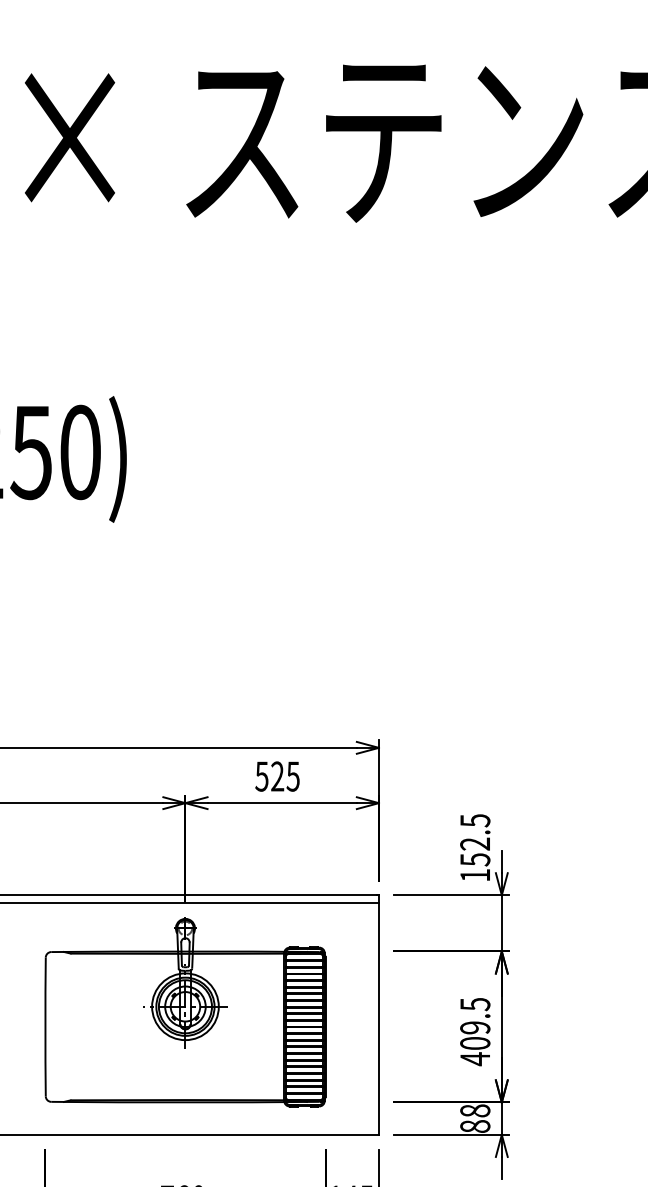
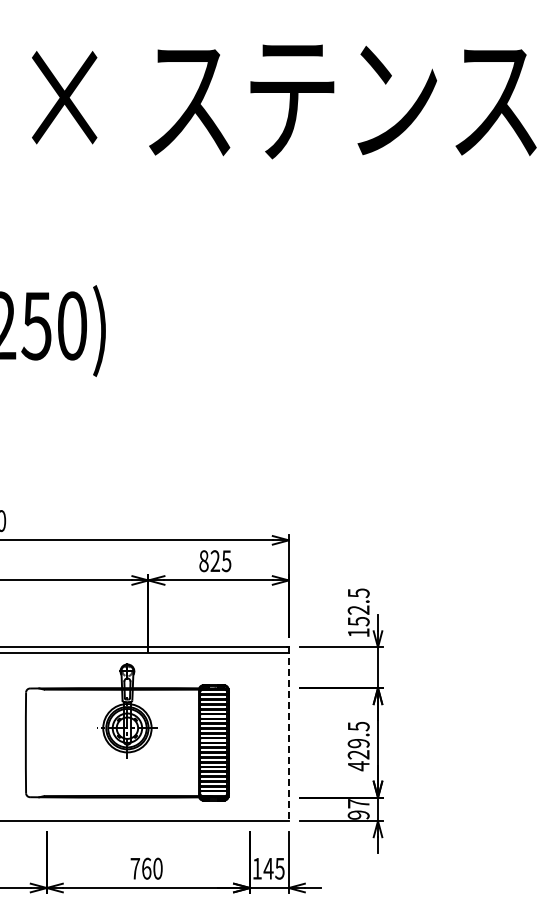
text: (261, 775) -> (203, 560), 525 -> 825
part: (185, 1012) -> (127, 732), moved
line: (378, 1015) -> (288, 734), solid -> dashed
text: (474, 1042) -> (358, 754), 409.5 -> 429.5
text: (474, 1118) -> (358, 809), 88 -> 97

